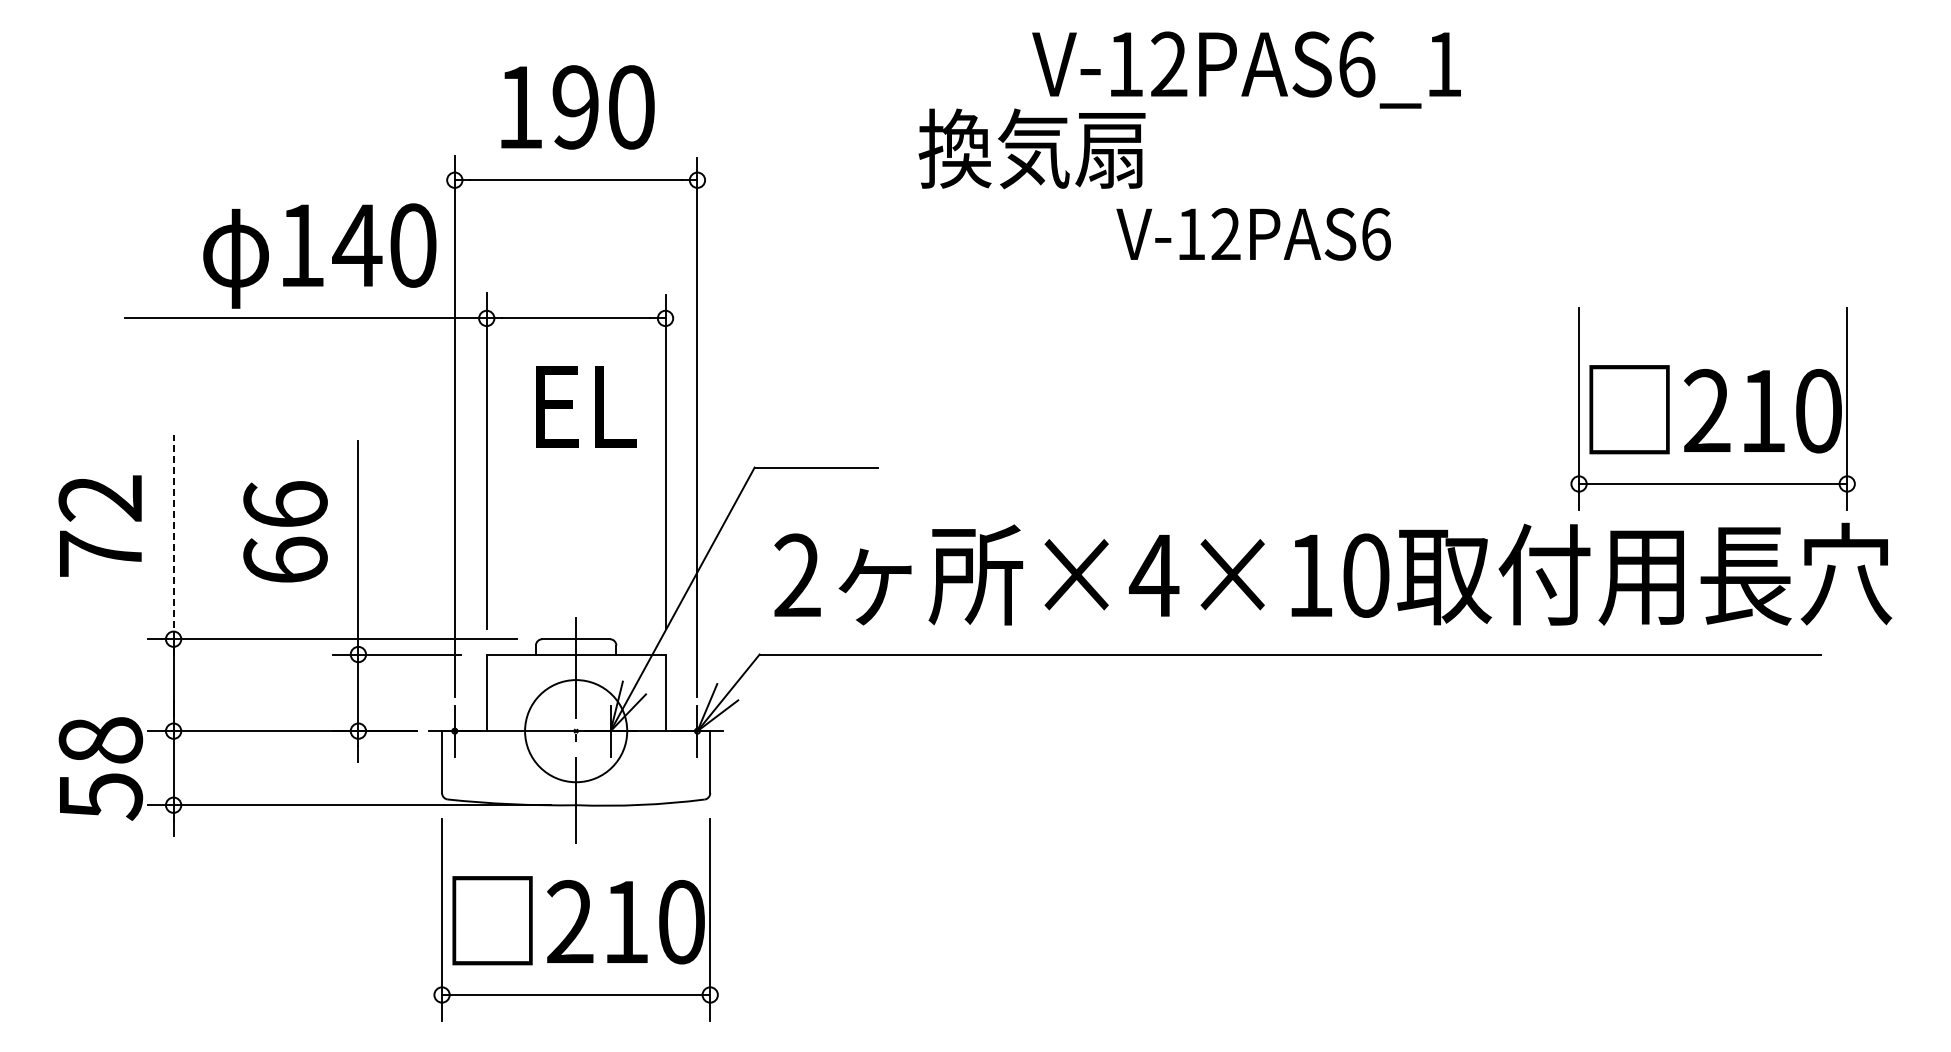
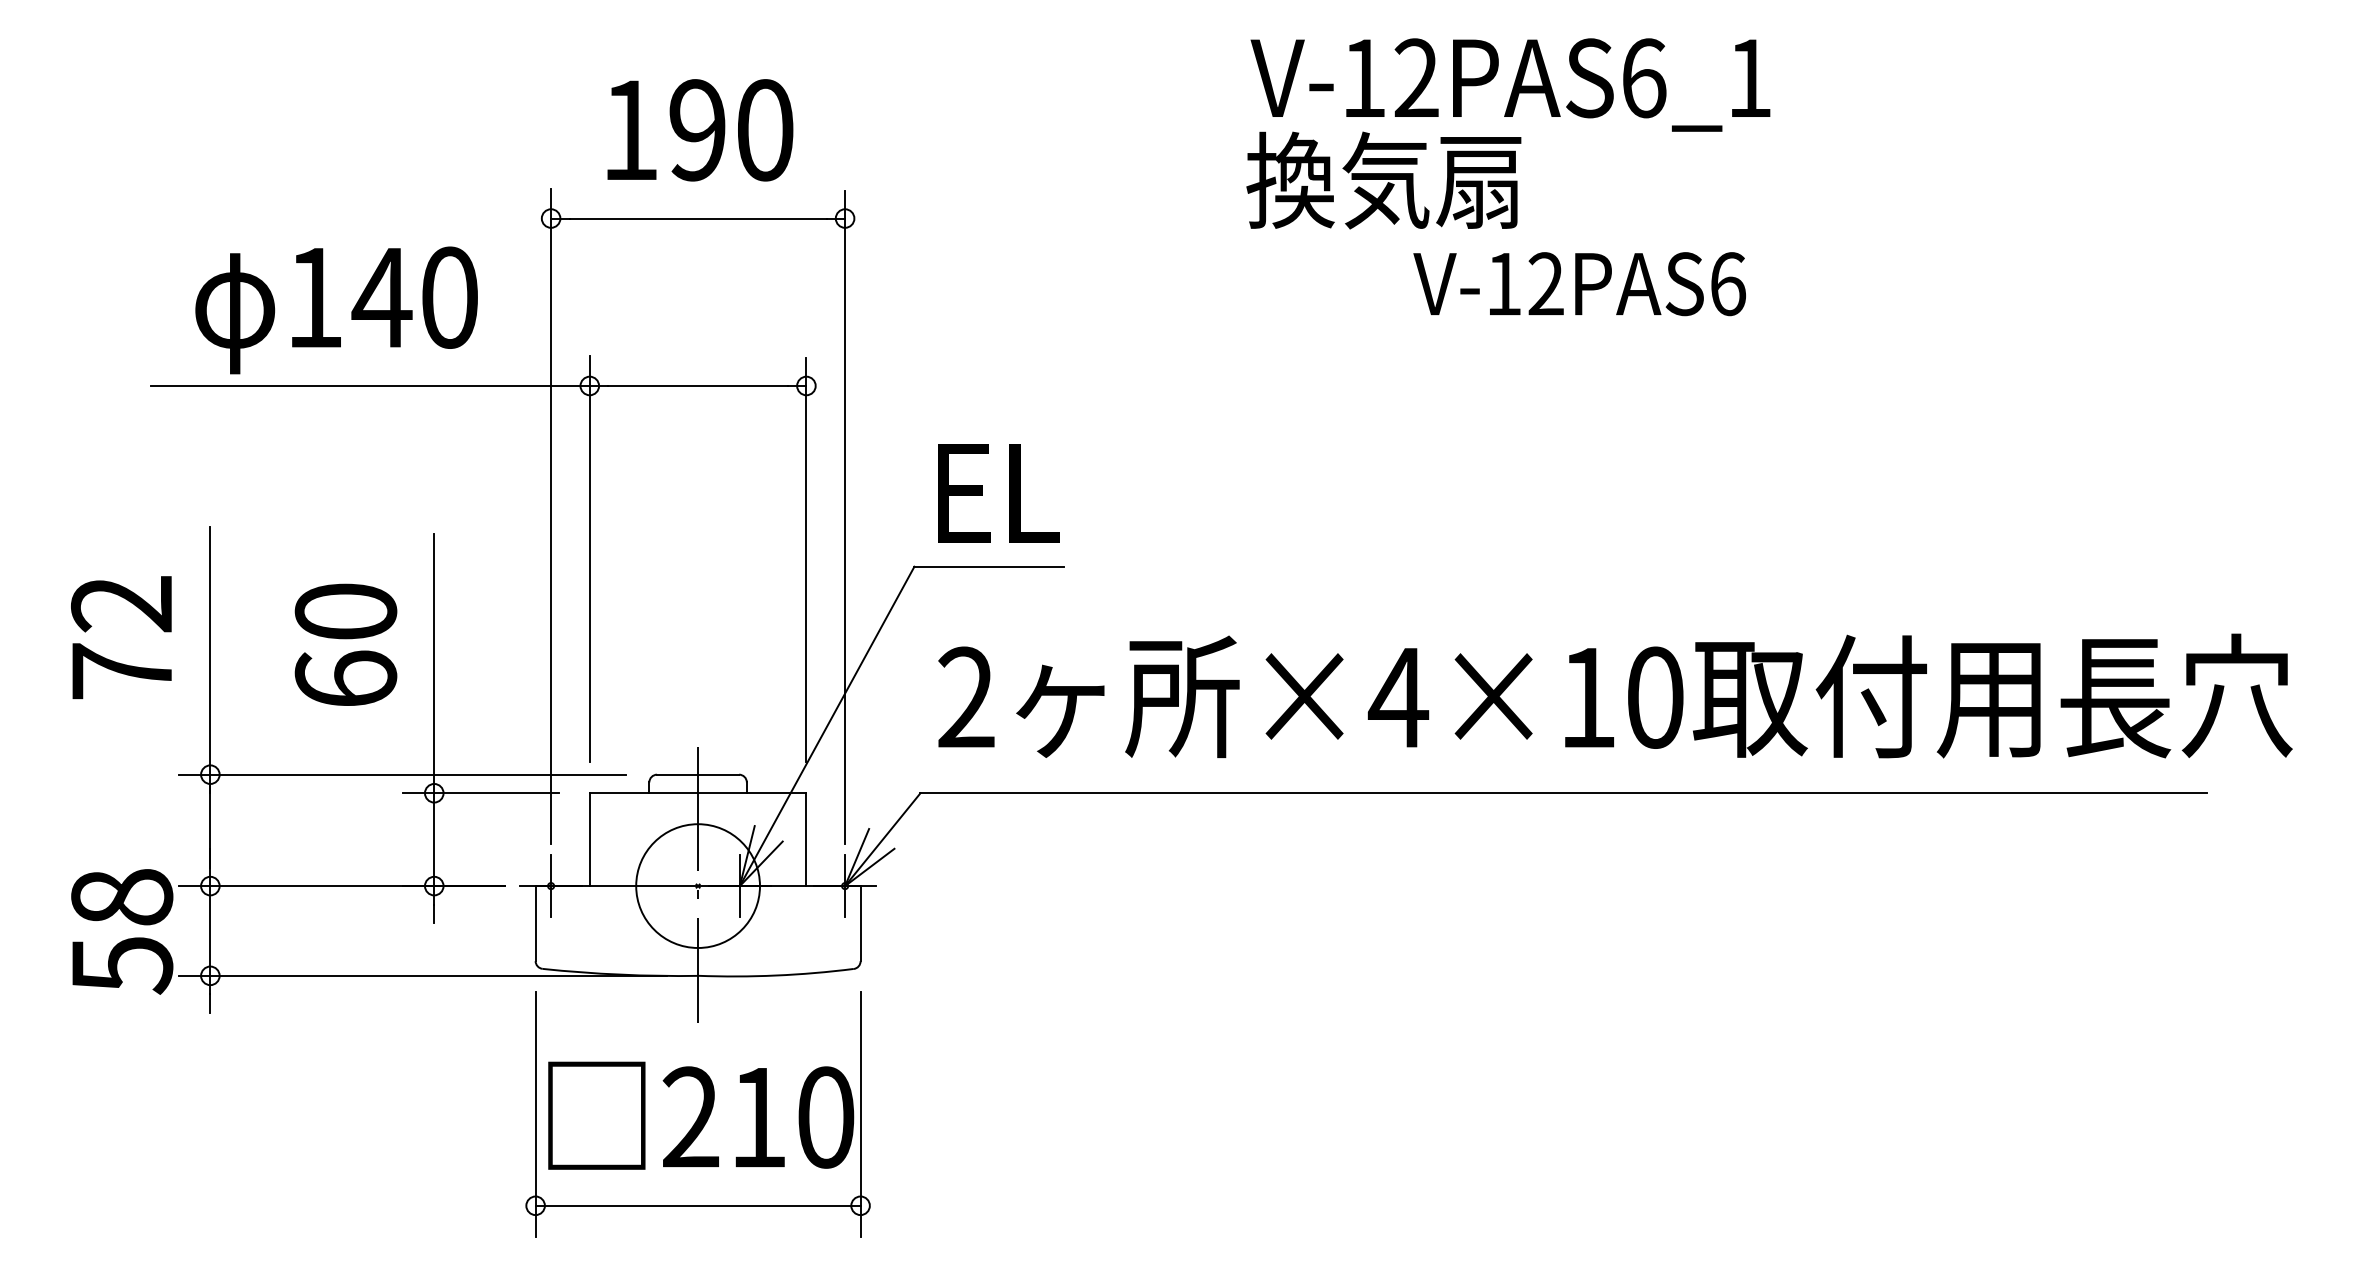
text: (1031, 148) -> (1383, 180), moved
text: (1253, 234) -> (1579, 284), moved
text: (319, 255) -> (336, 309), moved
text: (586, 406) -> (999, 492), moved
part: (1712, 408) -> (2075, 495), removed
text: (285, 504) -> (345, 611), 66 -> 60
line: (173, 536) -> (210, 650), dashed -> solid

